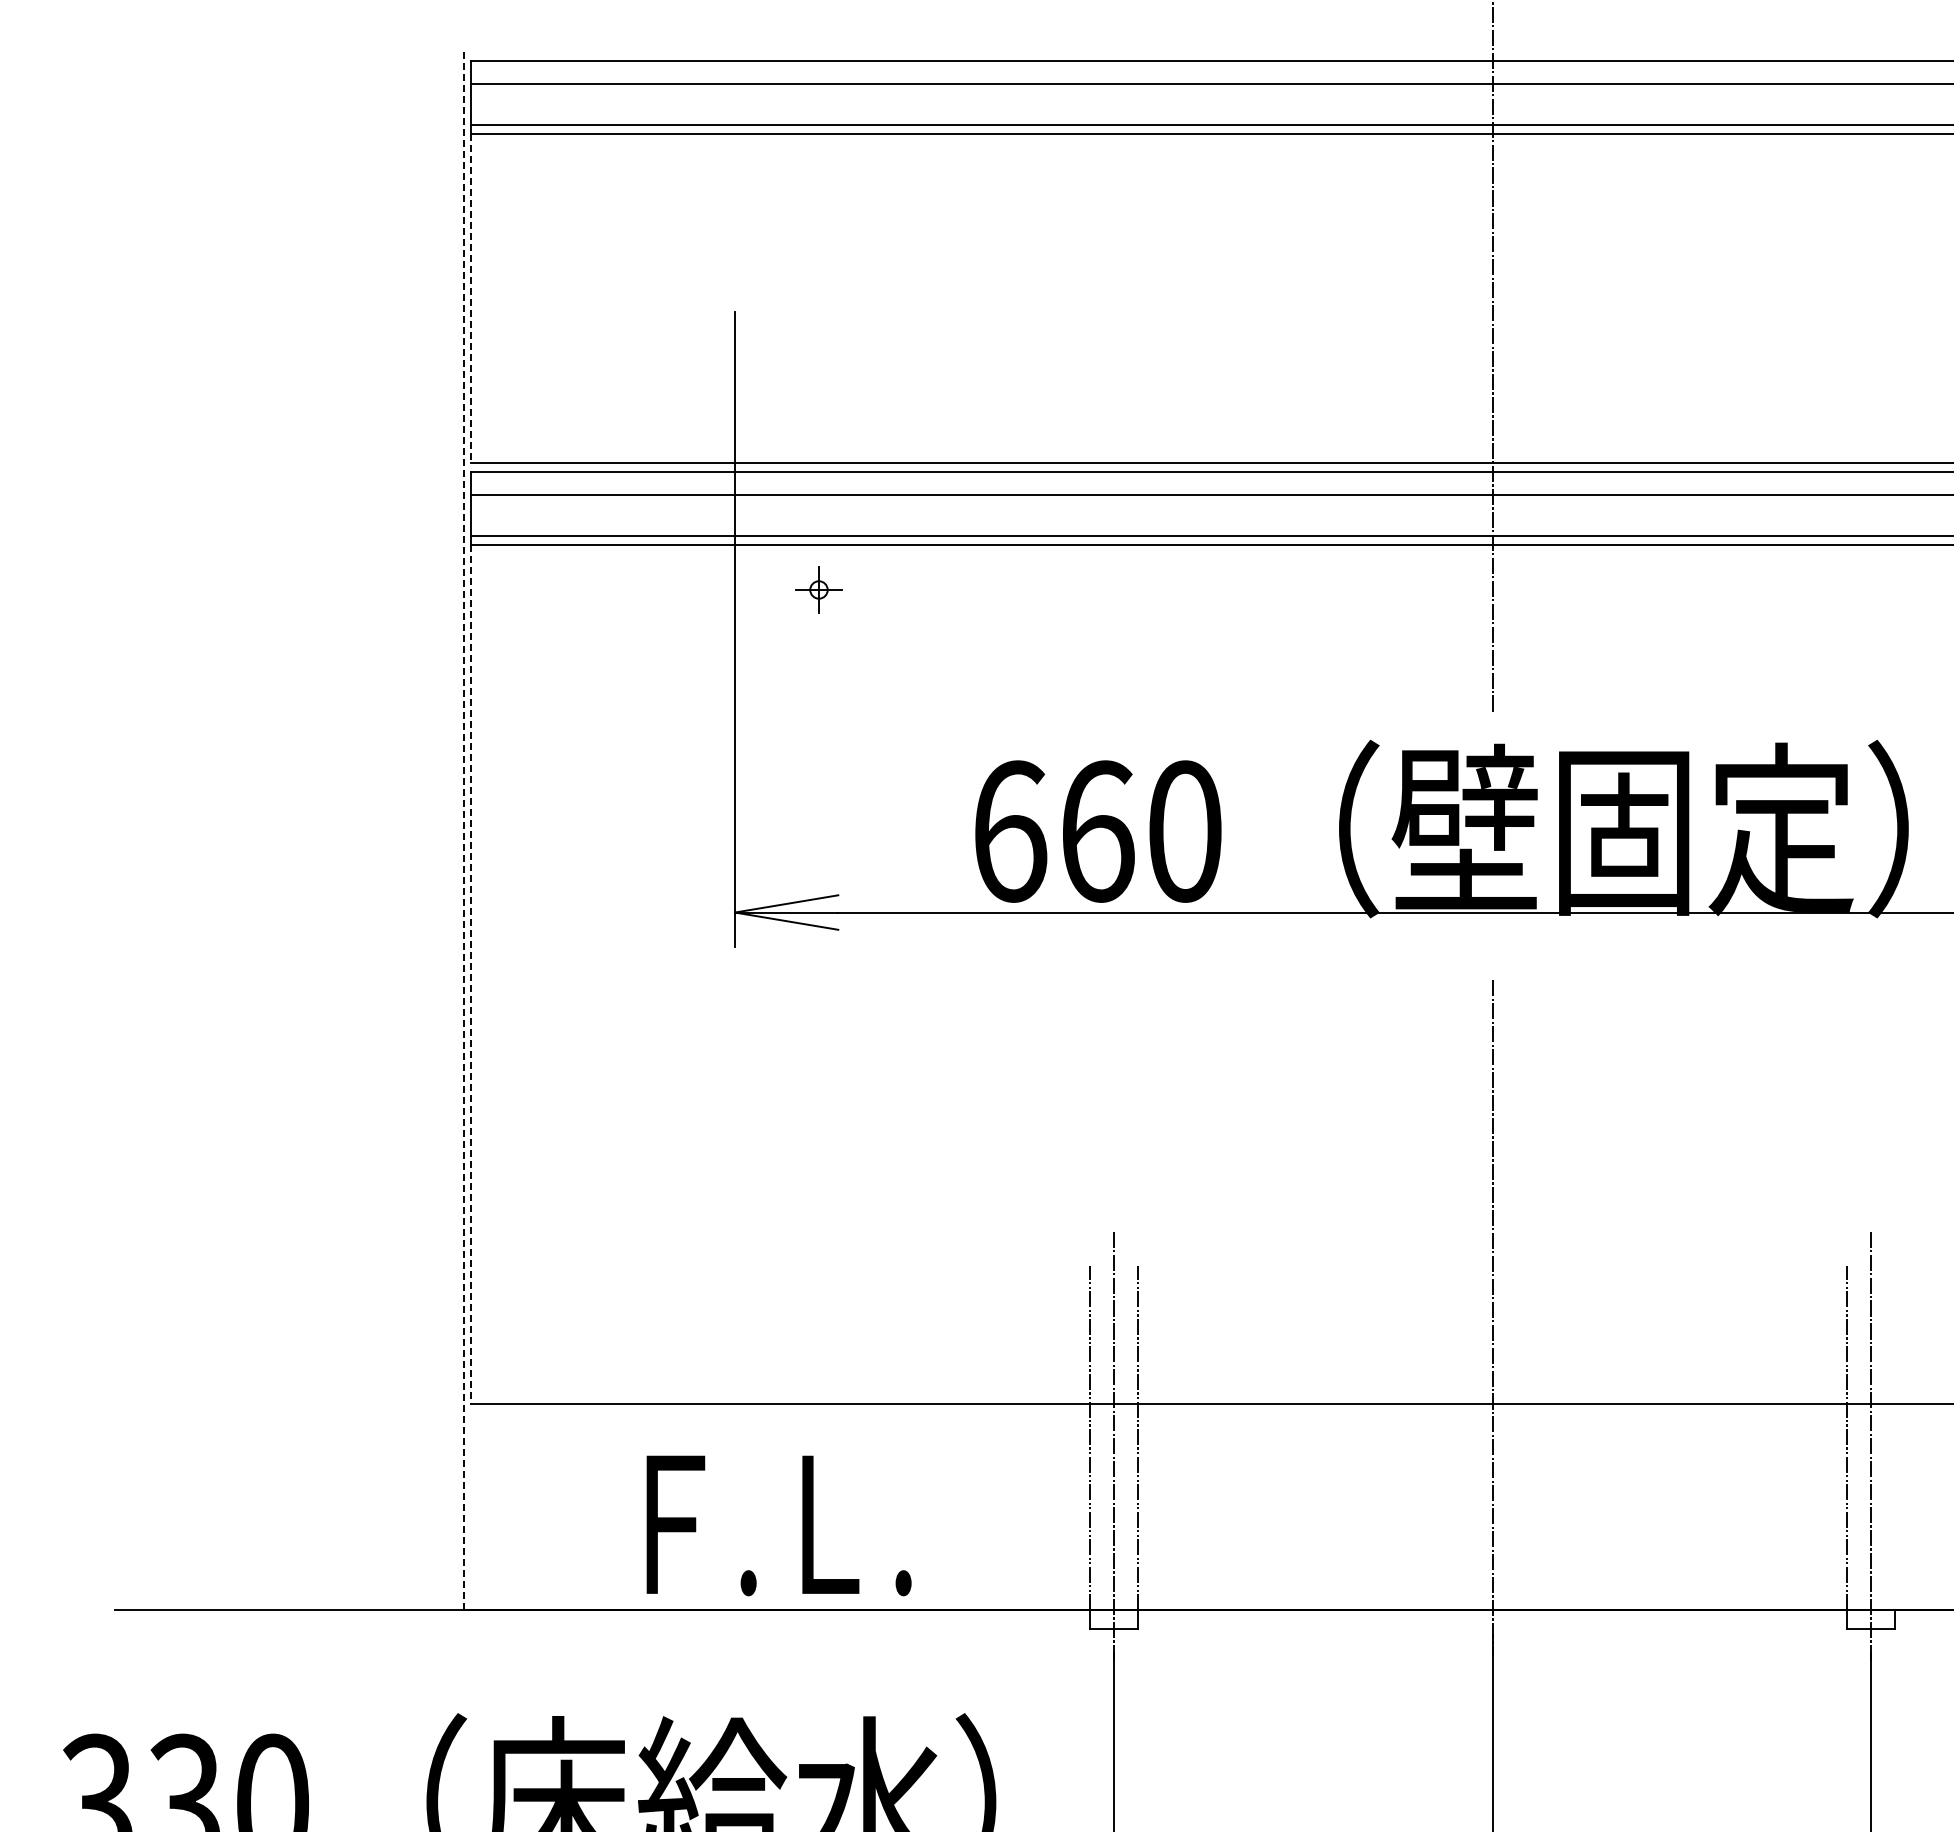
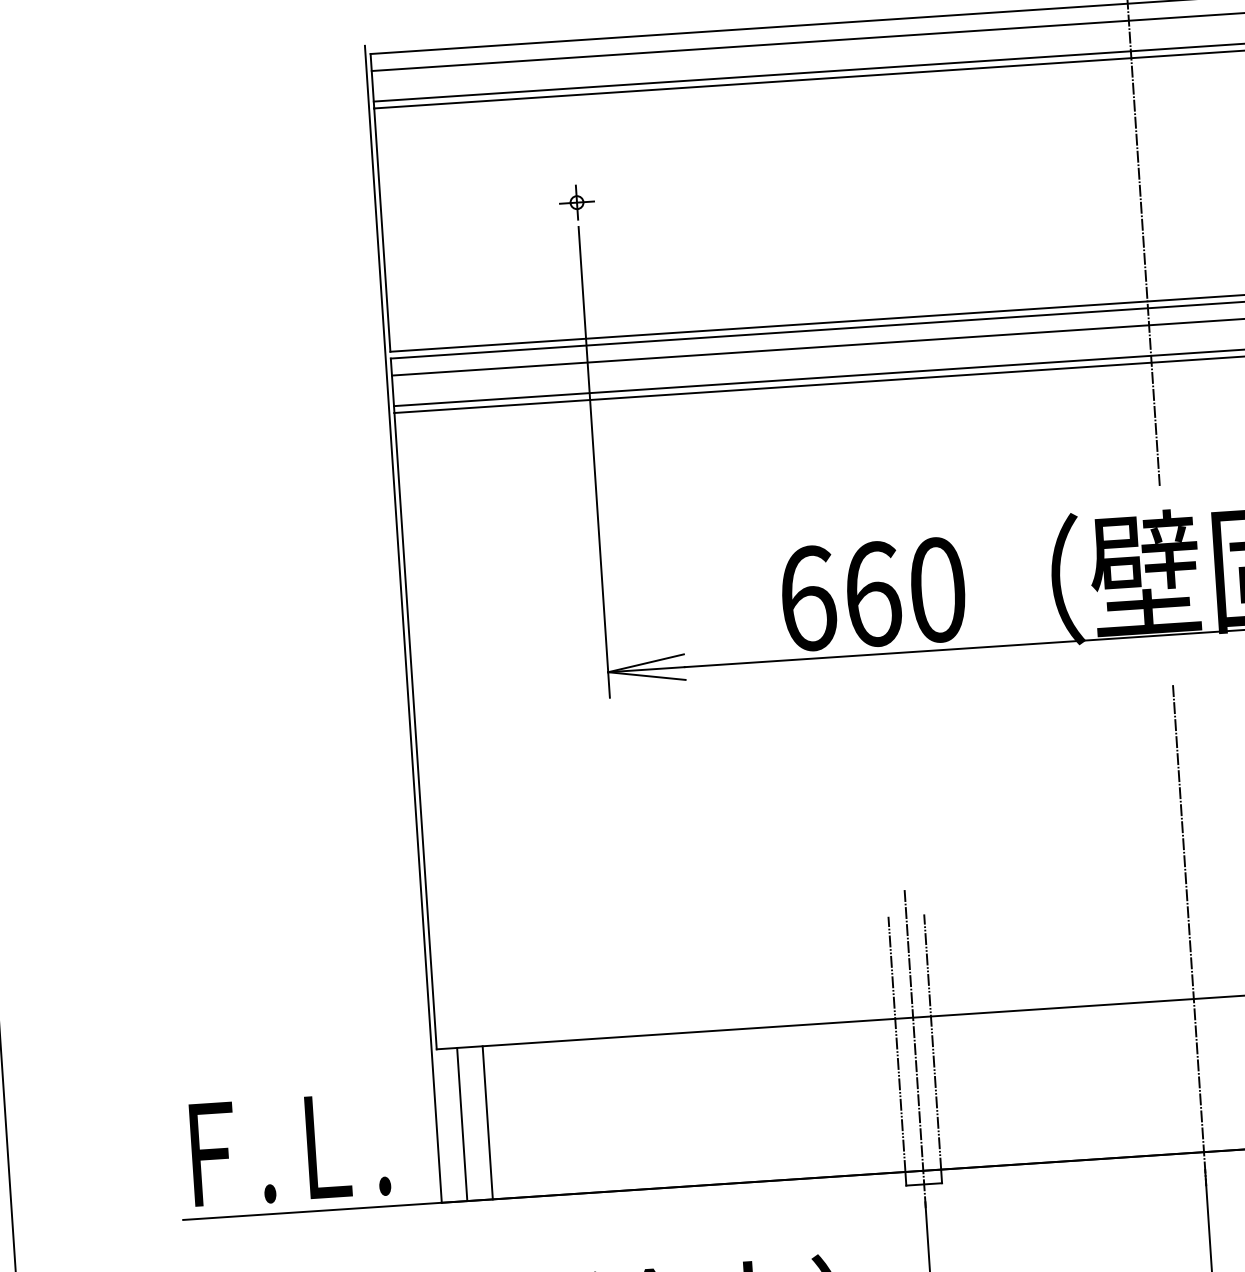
line: (470, 298) -> (381, 230), dashed -> solid
part: (818, 589) -> (576, 202), moved
line: (464, 829) -> (403, 623), dashed -> solid
line: (470, 975) -> (415, 731), dashed -> solid
line: (498, 1506) -> (462, 1124), added
line: (532, 1506) -> (487, 1122), added
text: (778, 1525) -> (289, 1149), moved

